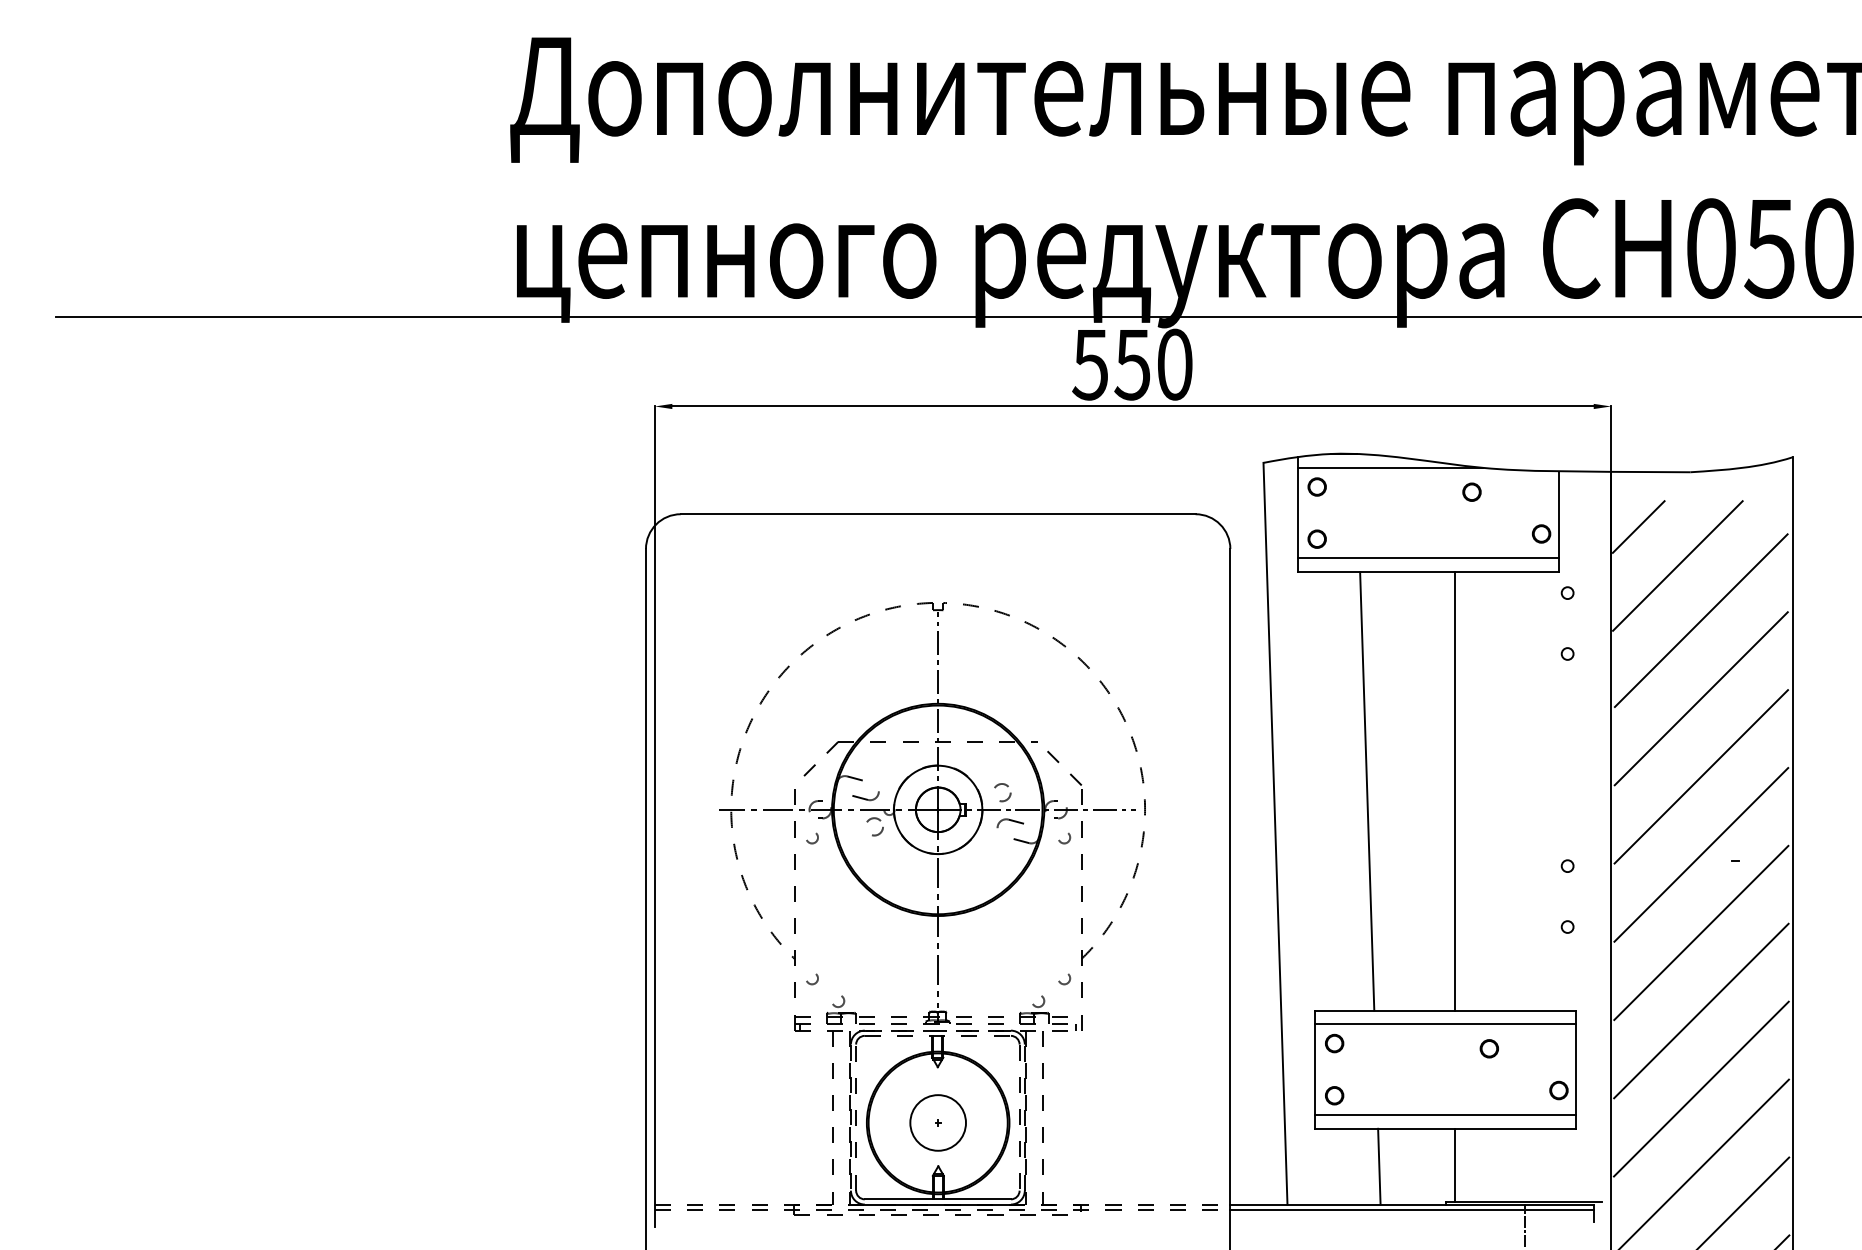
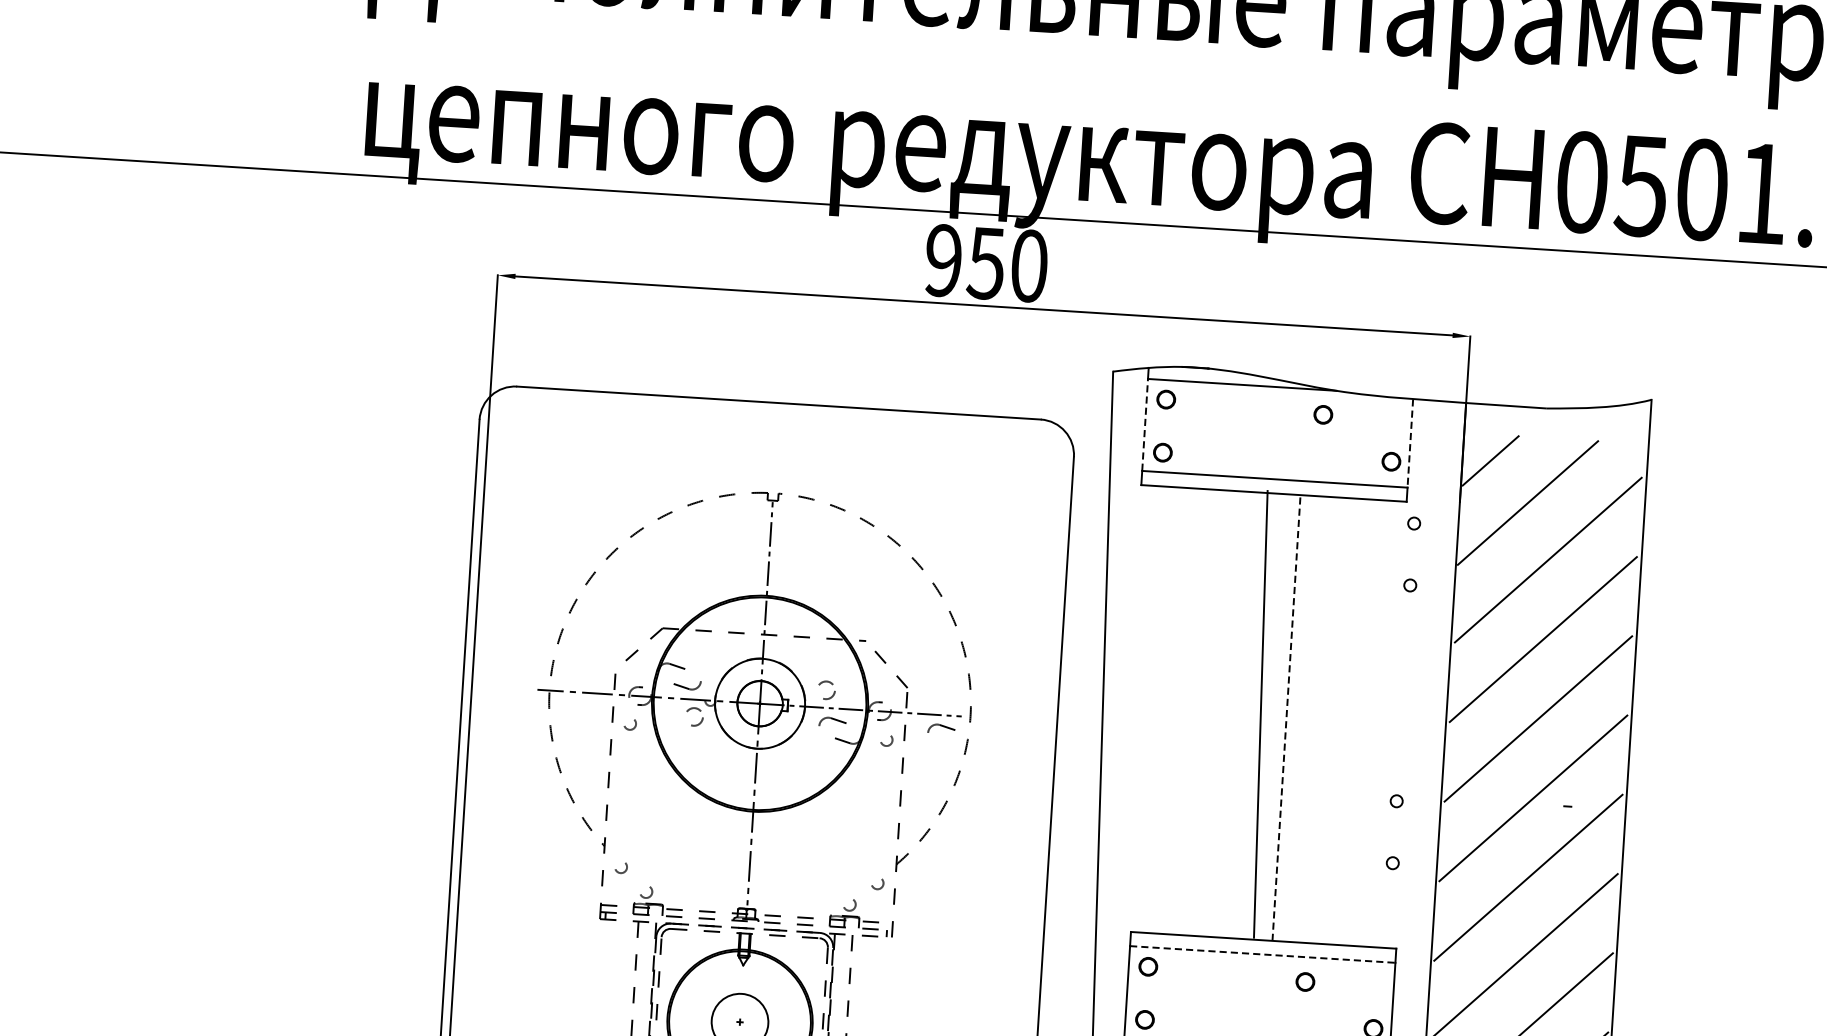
text: (1089, 364) -> (942, 260), 550 -> 950
line: (1298, 512) -> (1145, 424), solid -> dashed
line: (1558, 515) -> (1409, 444), solid -> dashed
line: (1454, 790) -> (1286, 717), solid -> dashed
line: (1367, 791) -> (1261, 714), moved
part: (1117, 823) -> (941, 729), added
line: (1446, 1024) -> (1263, 954), solid -> dashed

